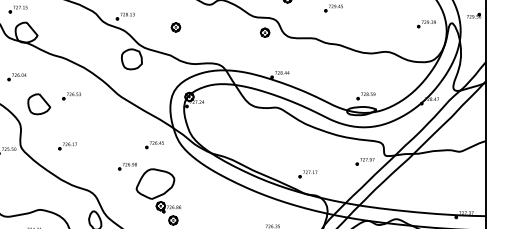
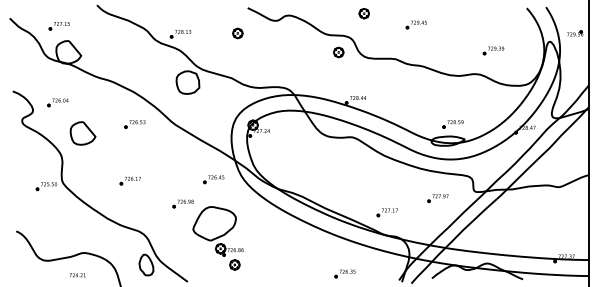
part: (426, 23) -> (493, 50), moved
part: (175, 27) -> (237, 33), moved
part: (71, 96) -> (134, 124), moved
part: (66, 145) -> (129, 180), moved
part: (364, 161) -> (437, 198), moved

